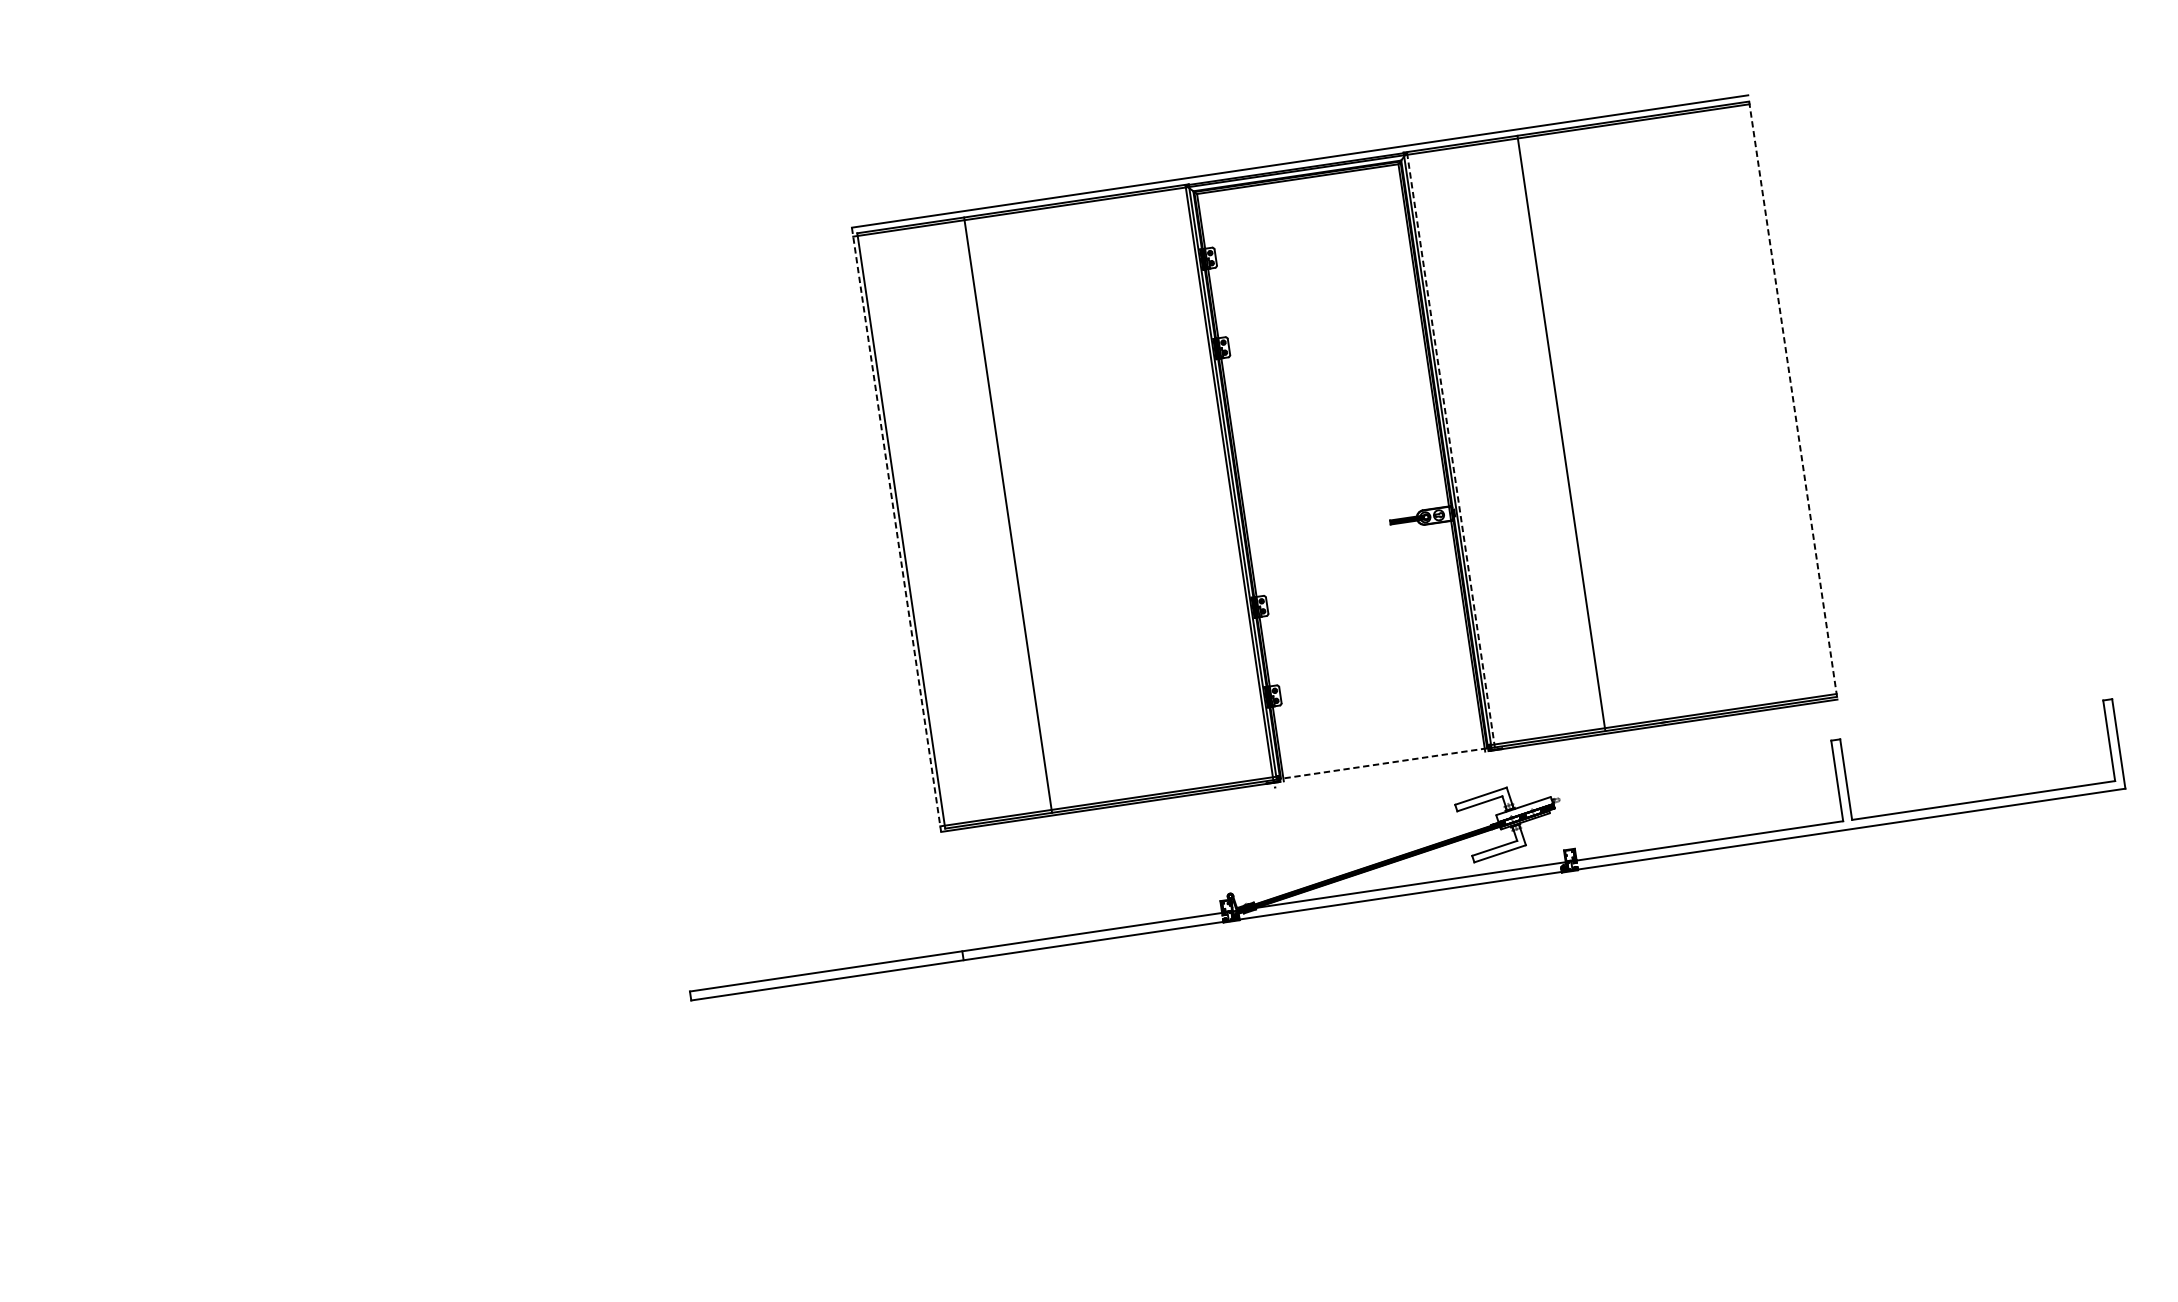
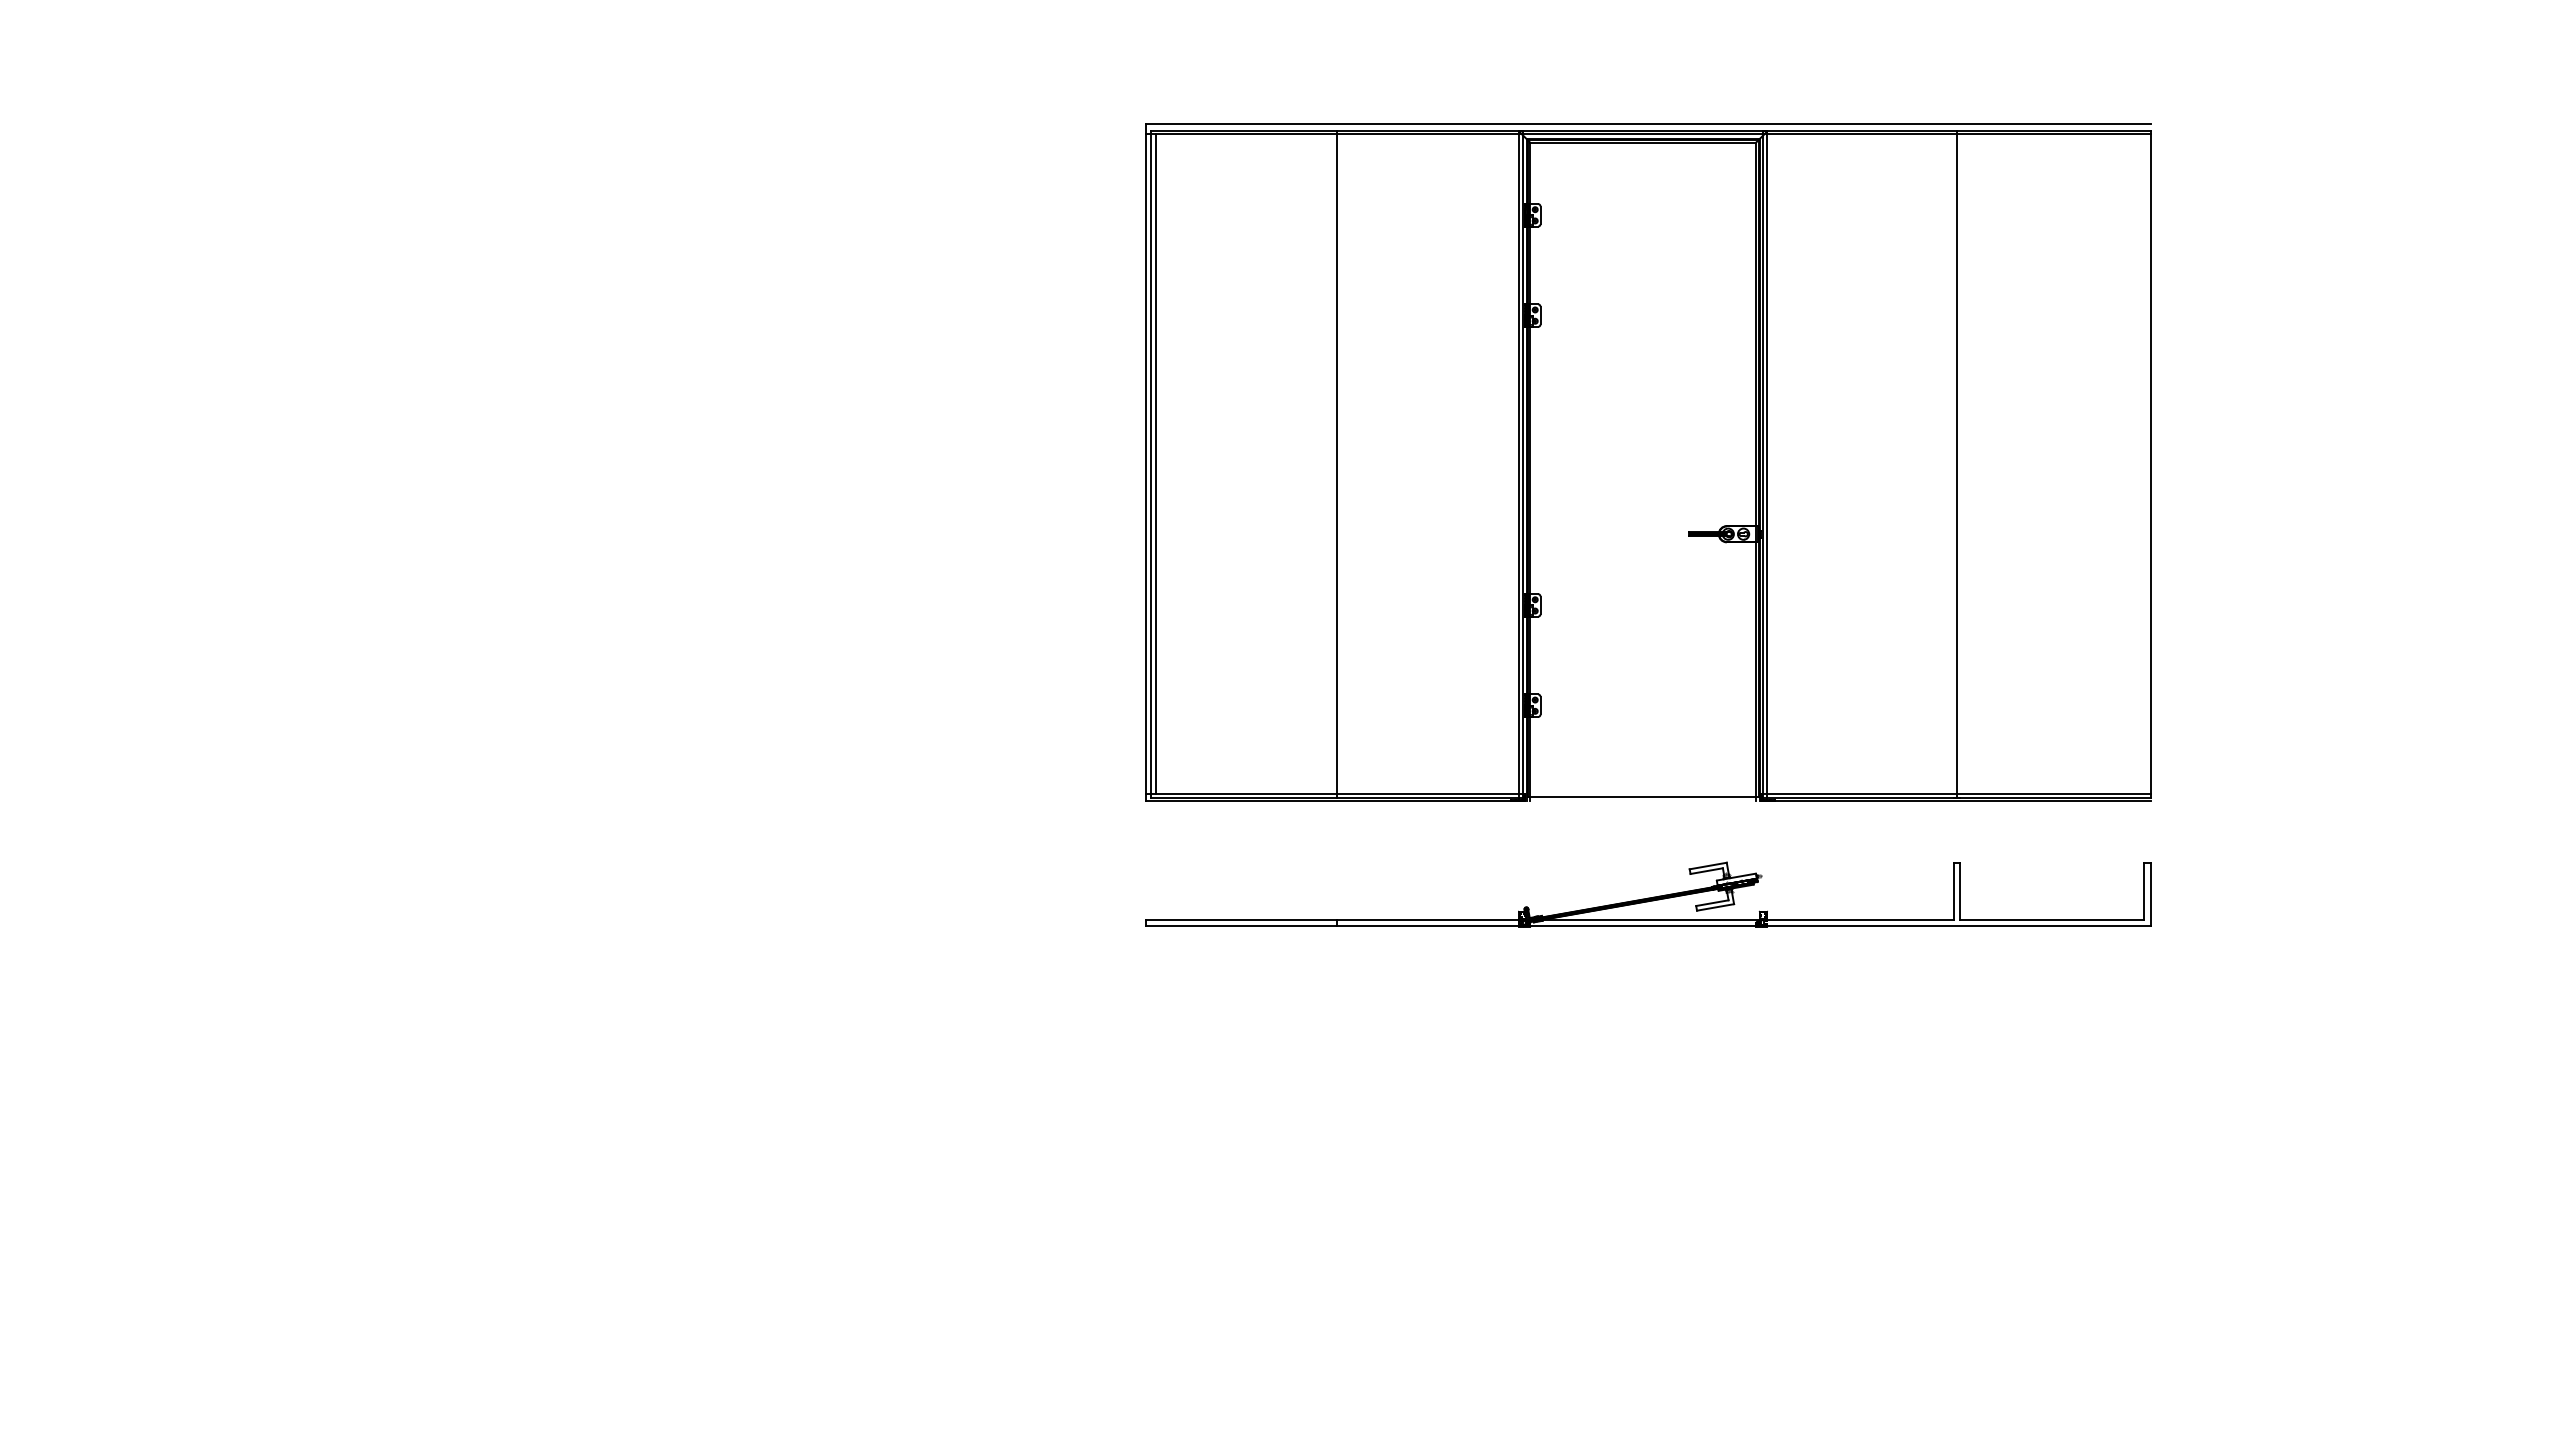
line: (1793, 399) -> (2150, 464), dashed -> solid
line: (1561, 432) -> (1957, 463), moved
line: (1451, 451) -> (1767, 466), dashed -> solid
line: (1008, 514) -> (1337, 463), moved
line: (905, 529) -> (1156, 463), added
line: (896, 530) -> (1146, 462), dashed -> solid
line: (1383, 763) -> (1642, 797), dashed -> solid
part: (1401, 849) -> (1648, 894), size x0.62

